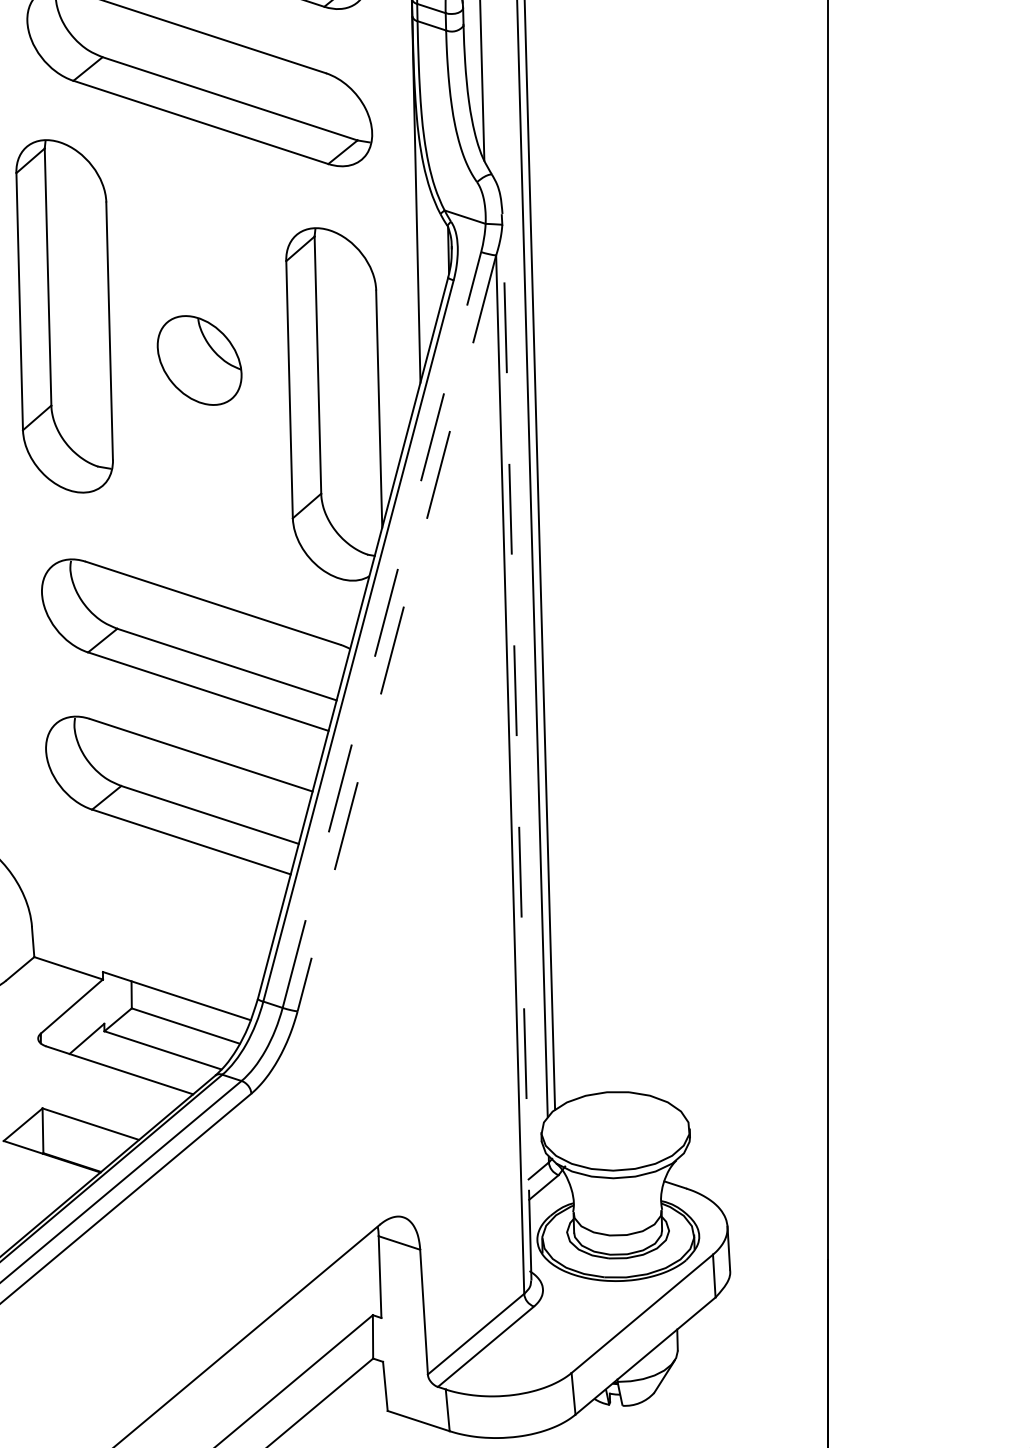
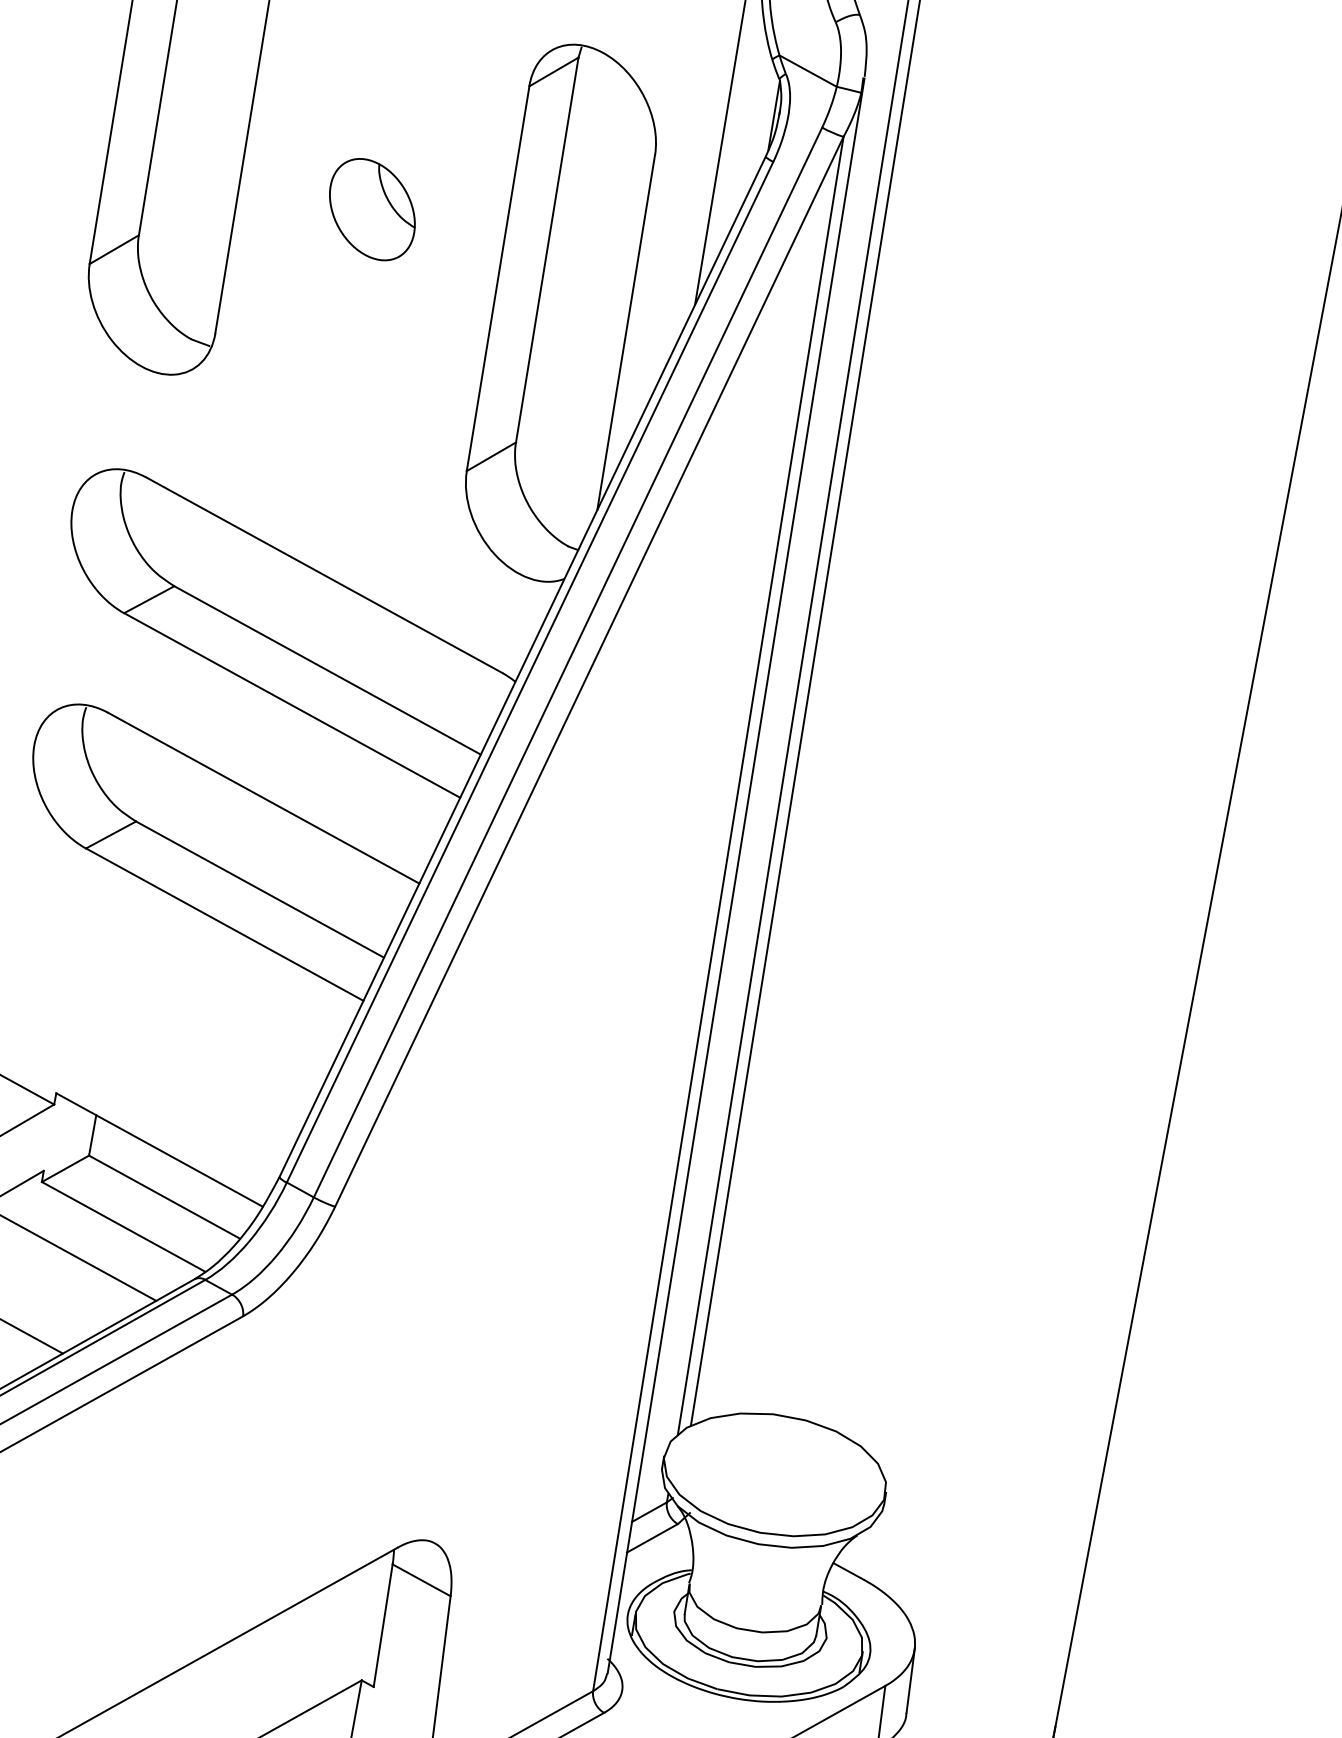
part: (199, 359) -> (372, 208), size x0.71
line: (381, 630) -> (567, 663), dashed -> solid
line: (396, 633) -> (588, 671), dashed -> solid
line: (517, 747) -> (736, 875), dashed -> solid

